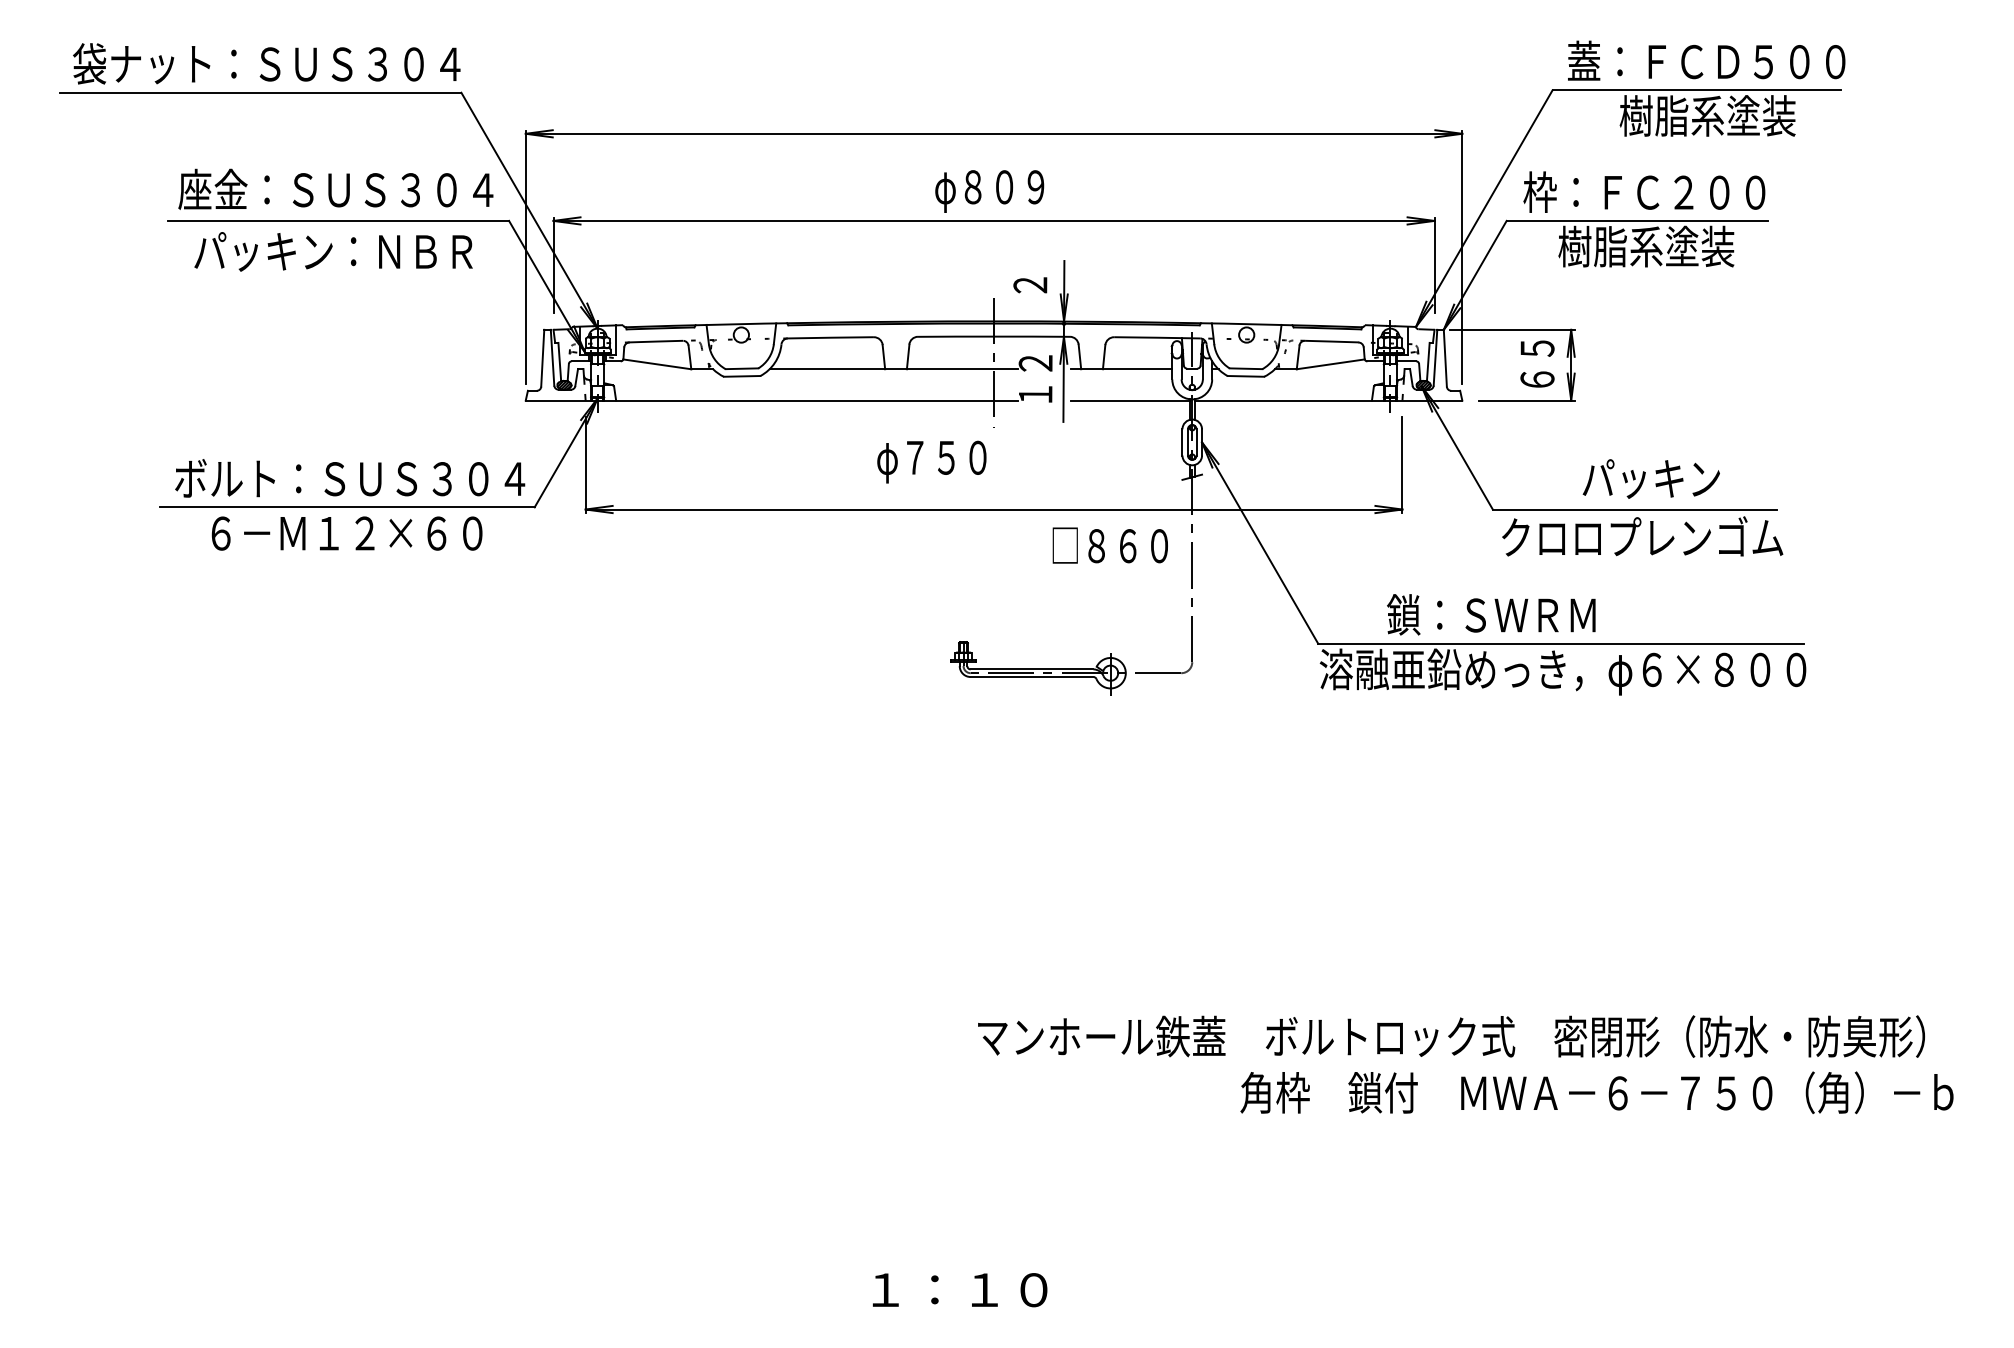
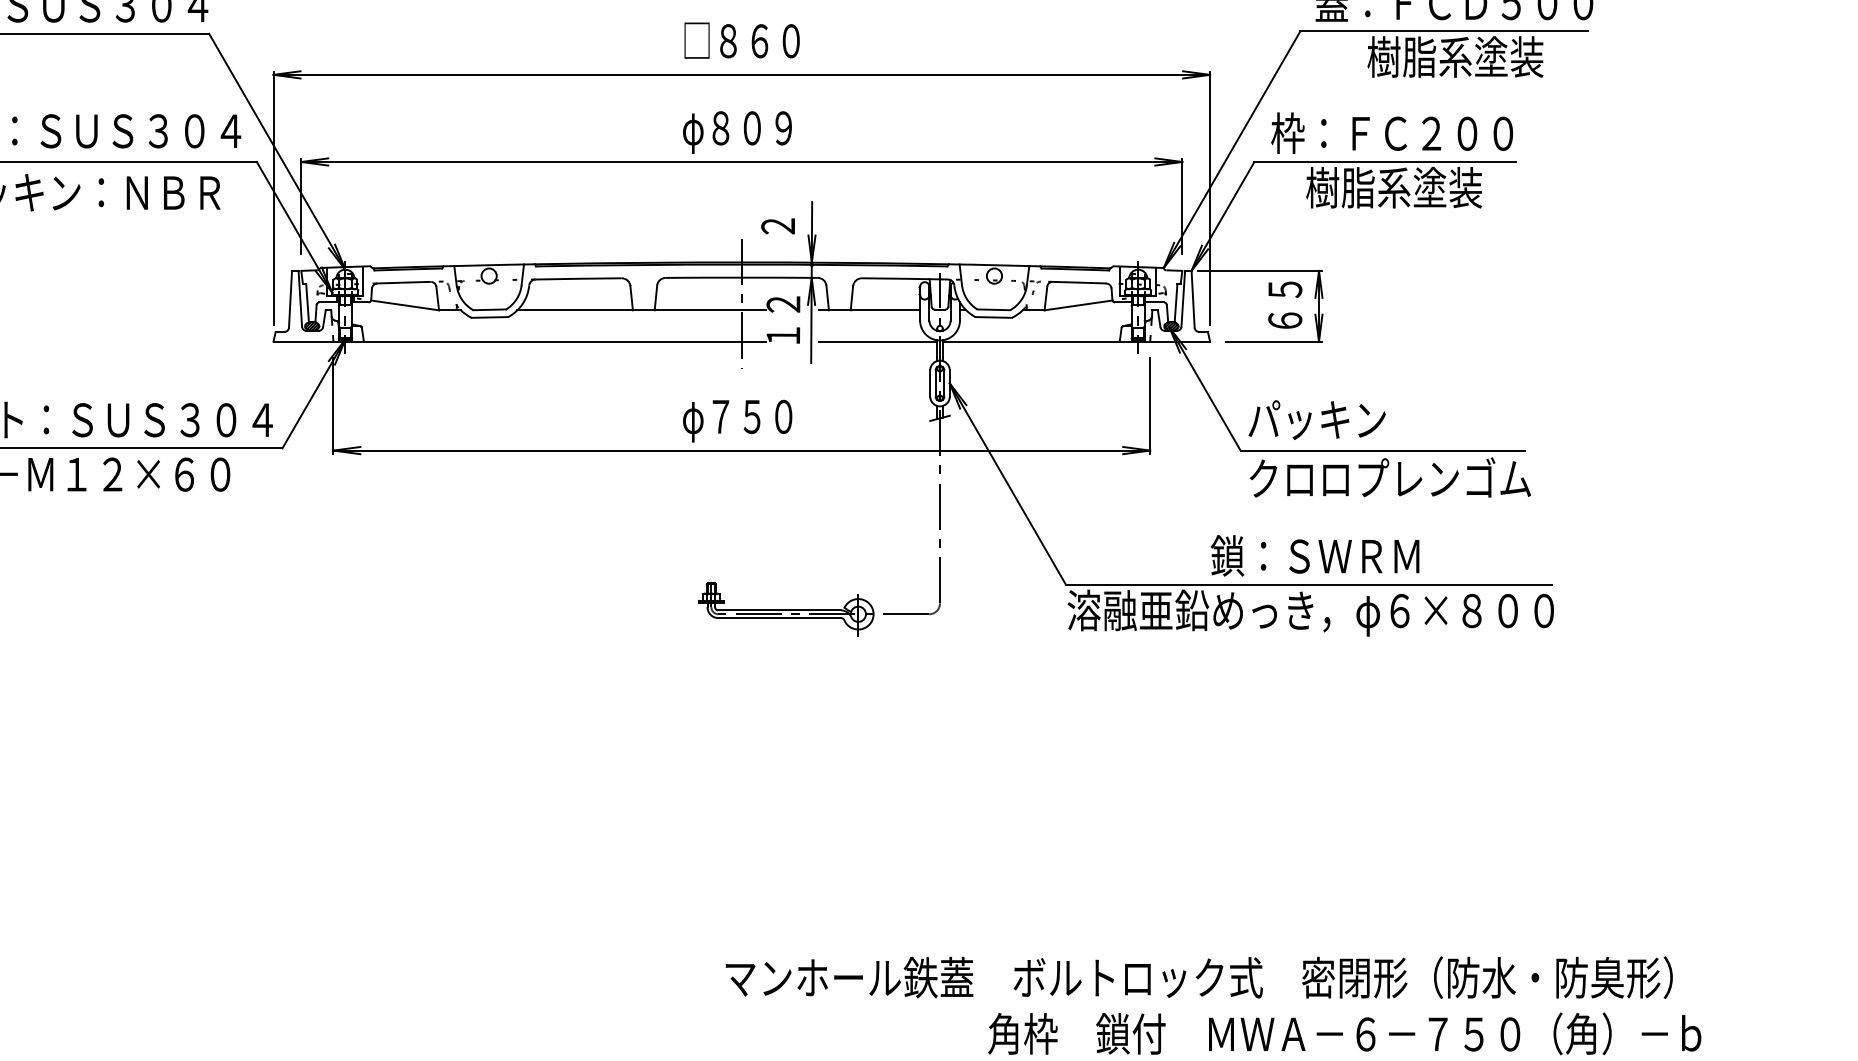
text: (931, 461) -> (737, 420), moved
text: (1650, 478) -> (1316, 419), moved
text: (1109, 545) -> (741, 40), moved
text: (1491, 614) -> (1315, 555), moved

